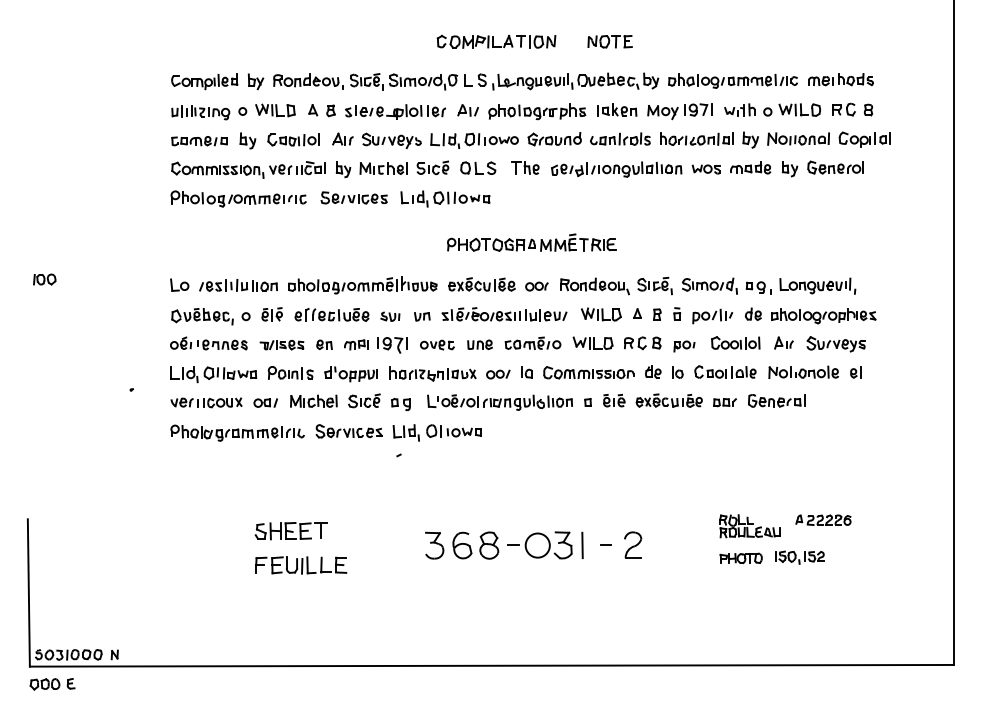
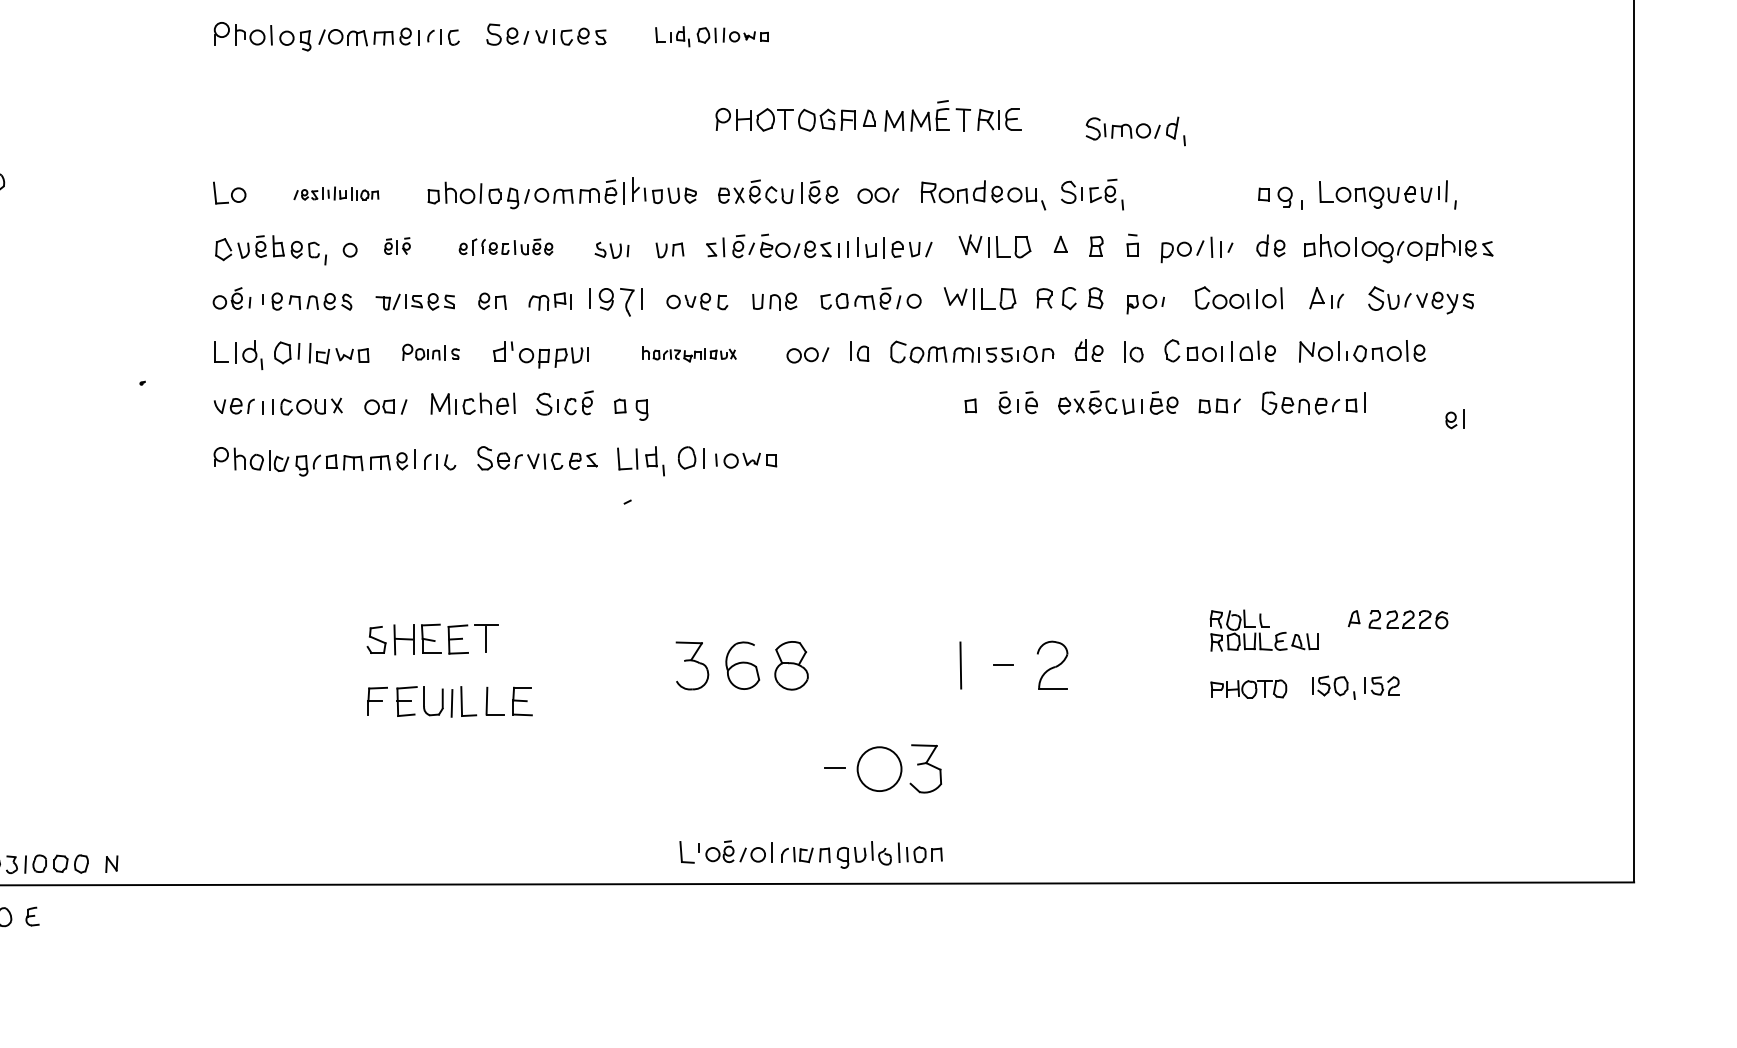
part: (445, 198) -> (712, 35), size x0.7
part: (238, 285) -> (336, 193), size x0.6
part: (709, 285) -> (1134, 130), moved
part: (271, 314) -> (396, 246), size x0.7
part: (331, 314) -> (505, 246), size x0.7
part: (290, 372) -> (430, 351), size x0.7
part: (855, 372) -> (1454, 418), moved
part: (432, 373) -> (688, 353), size x0.6
part: (499, 402) -> (810, 854), moved
part: (539, 545) -> (882, 769), moved

